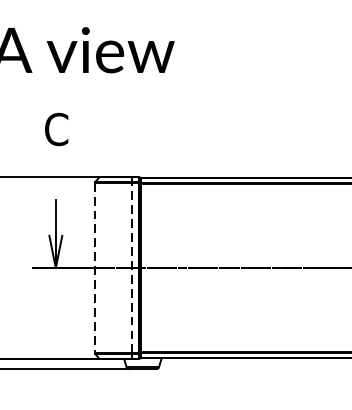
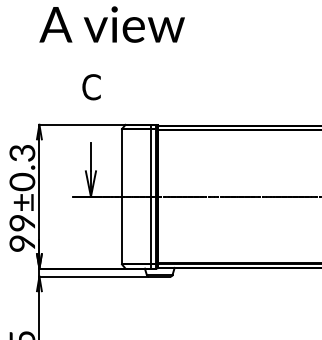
line: (131, 267) -> (150, 196), dashed -> solid
line: (94, 268) -> (121, 197), dashed -> solid

